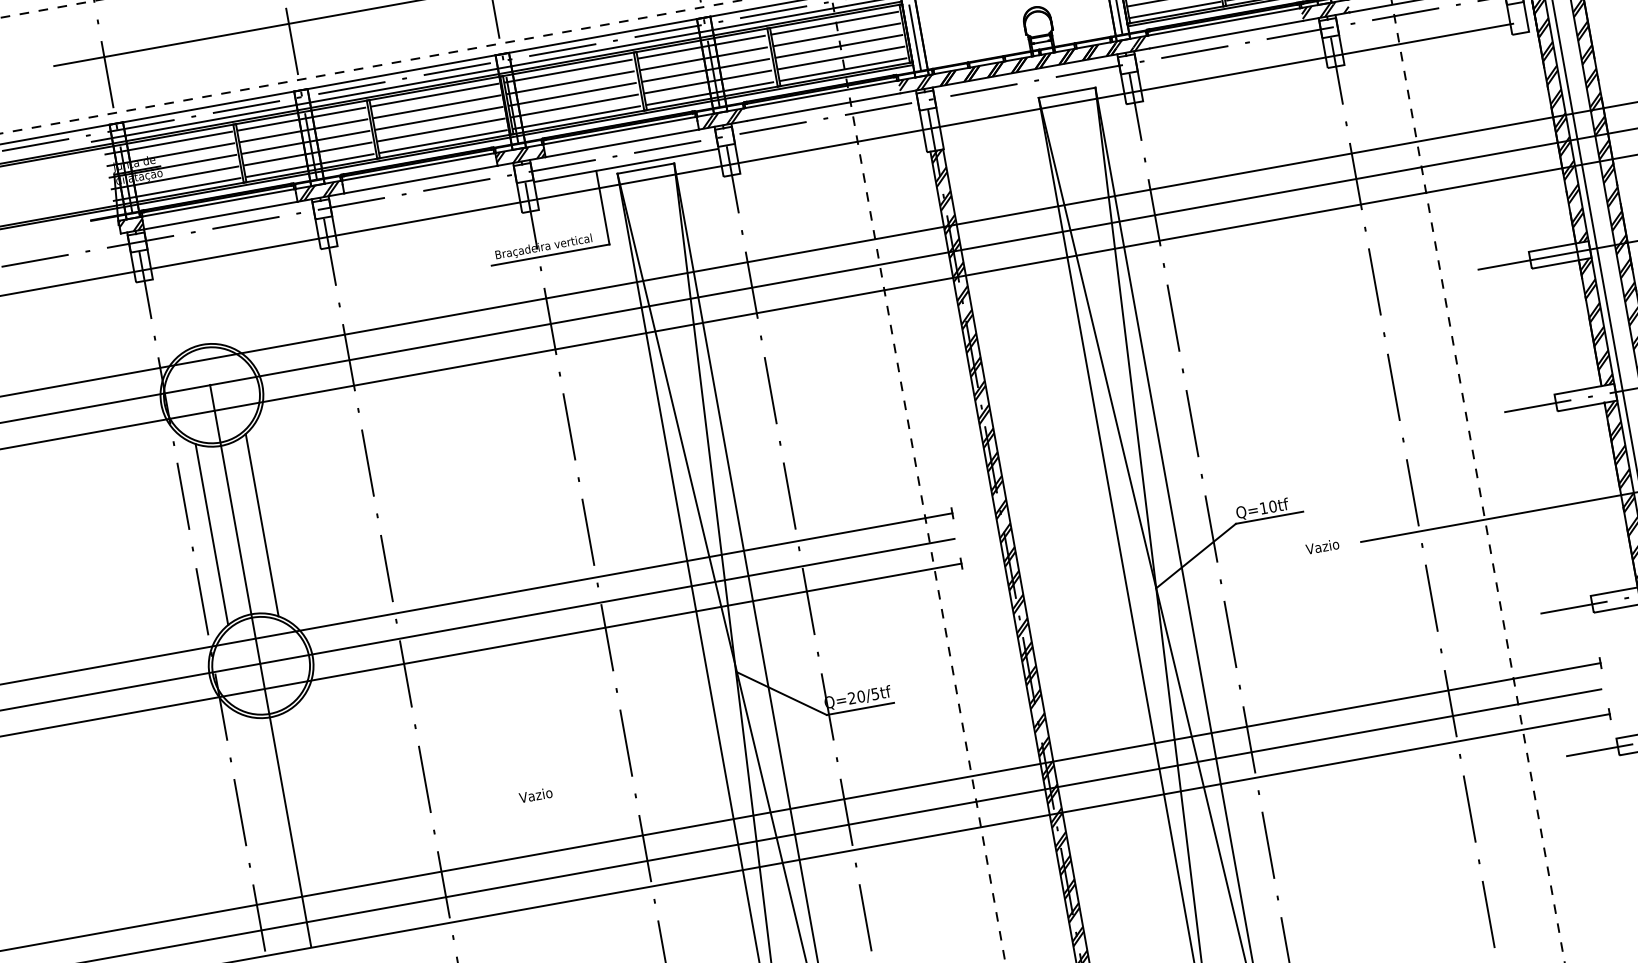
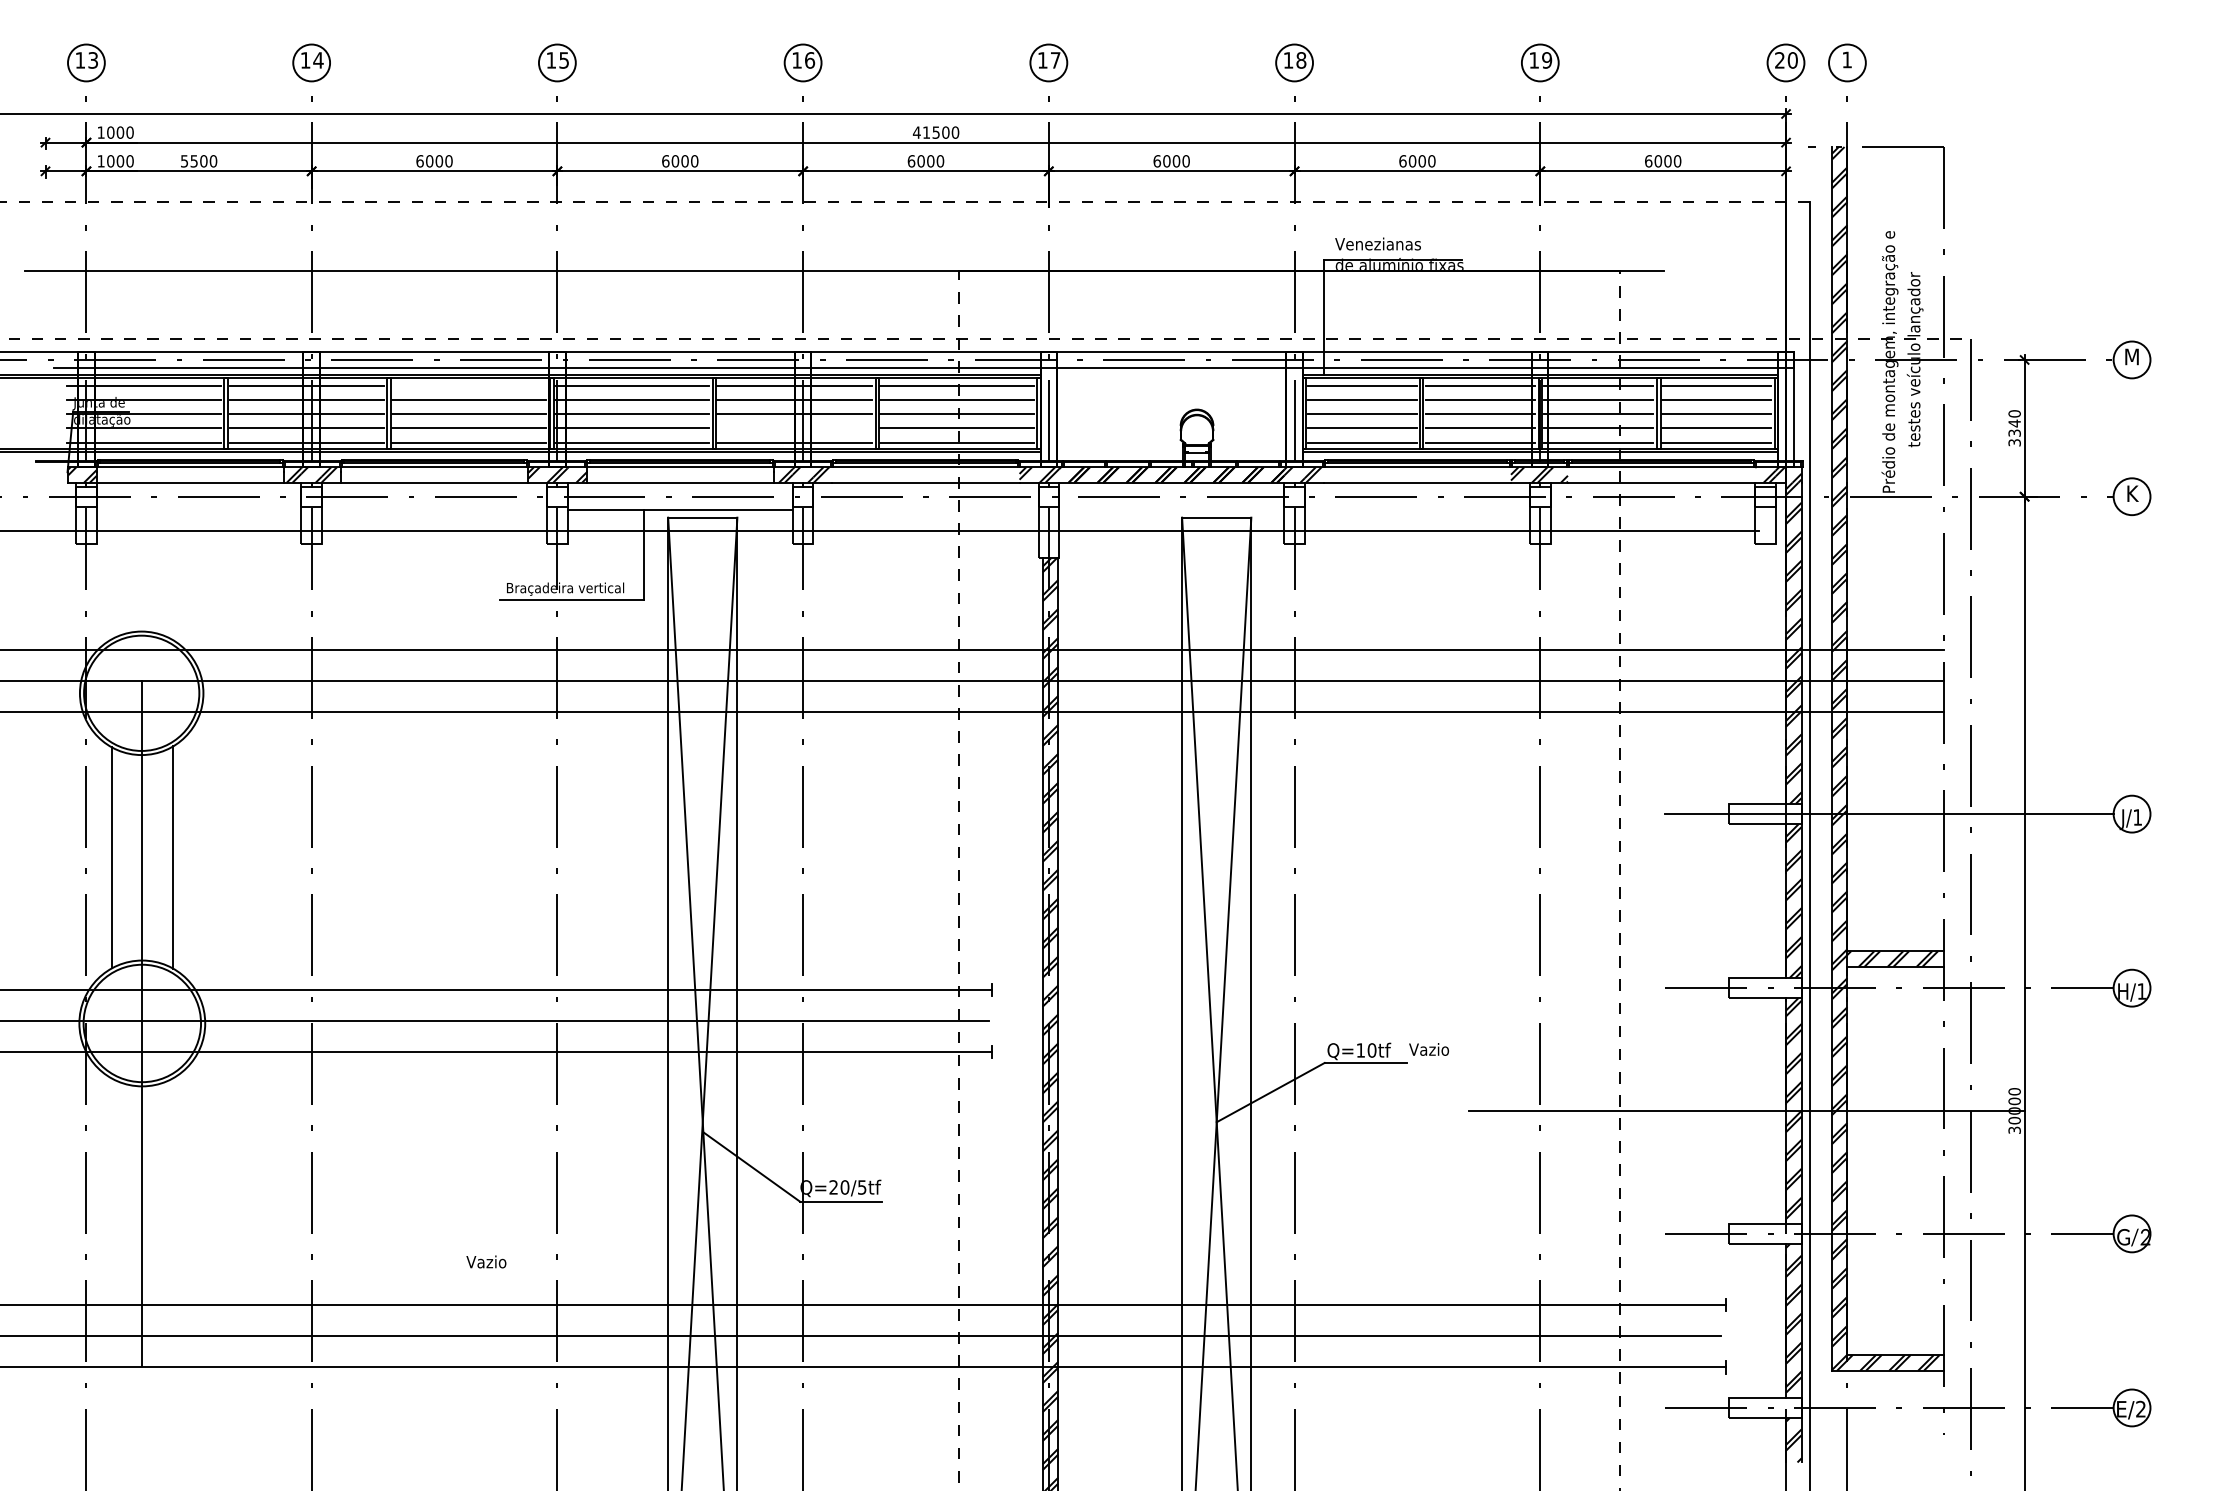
line: (707, 82) -> (794, 428), removed
line: (435, 94) -> (469, 385), removed
text: (1322, 546) -> (1428, 1049), moved
text: (535, 794) -> (486, 1261), moved

